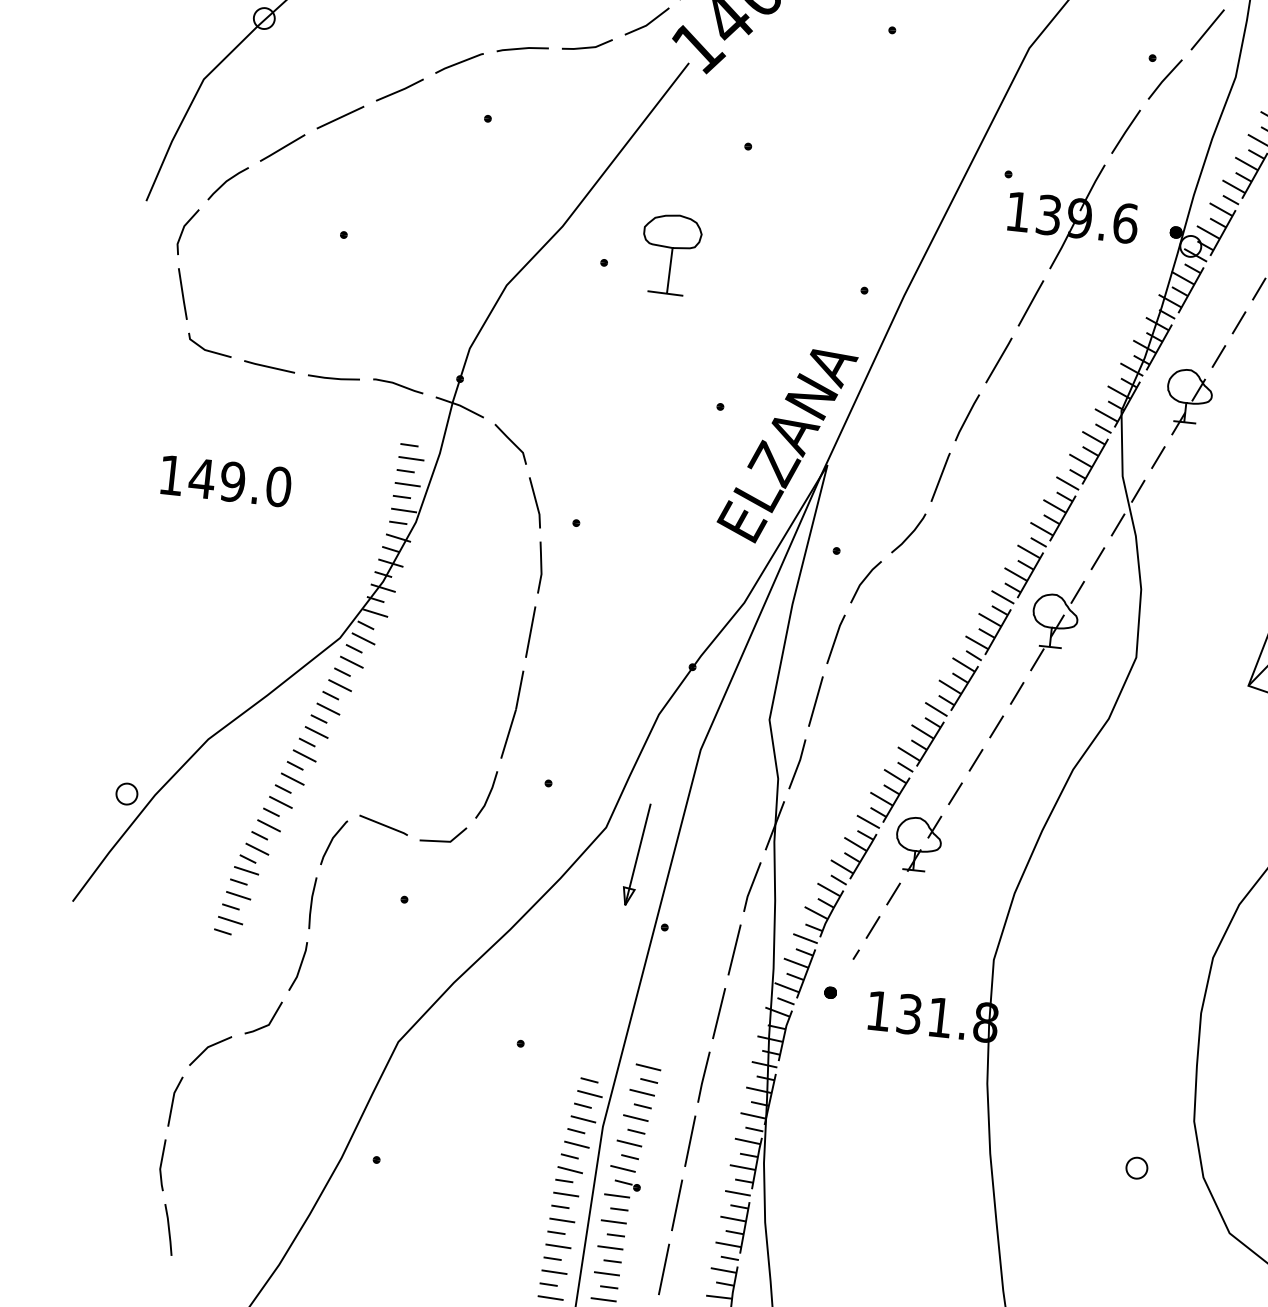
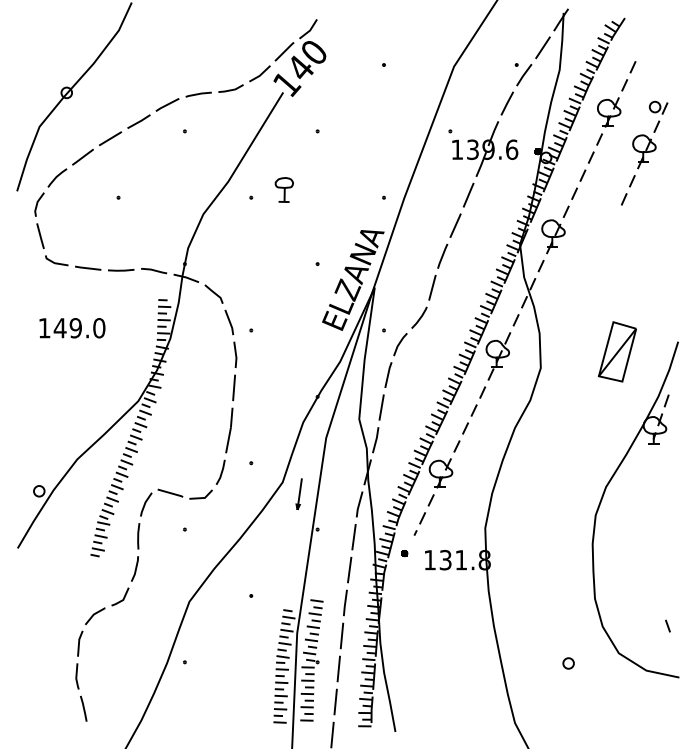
part: (671, 253) -> (284, 189), size x0.6
part: (634, 852) -> (298, 493), size x0.6
part: (1136, 1168) -> (568, 663), moved

